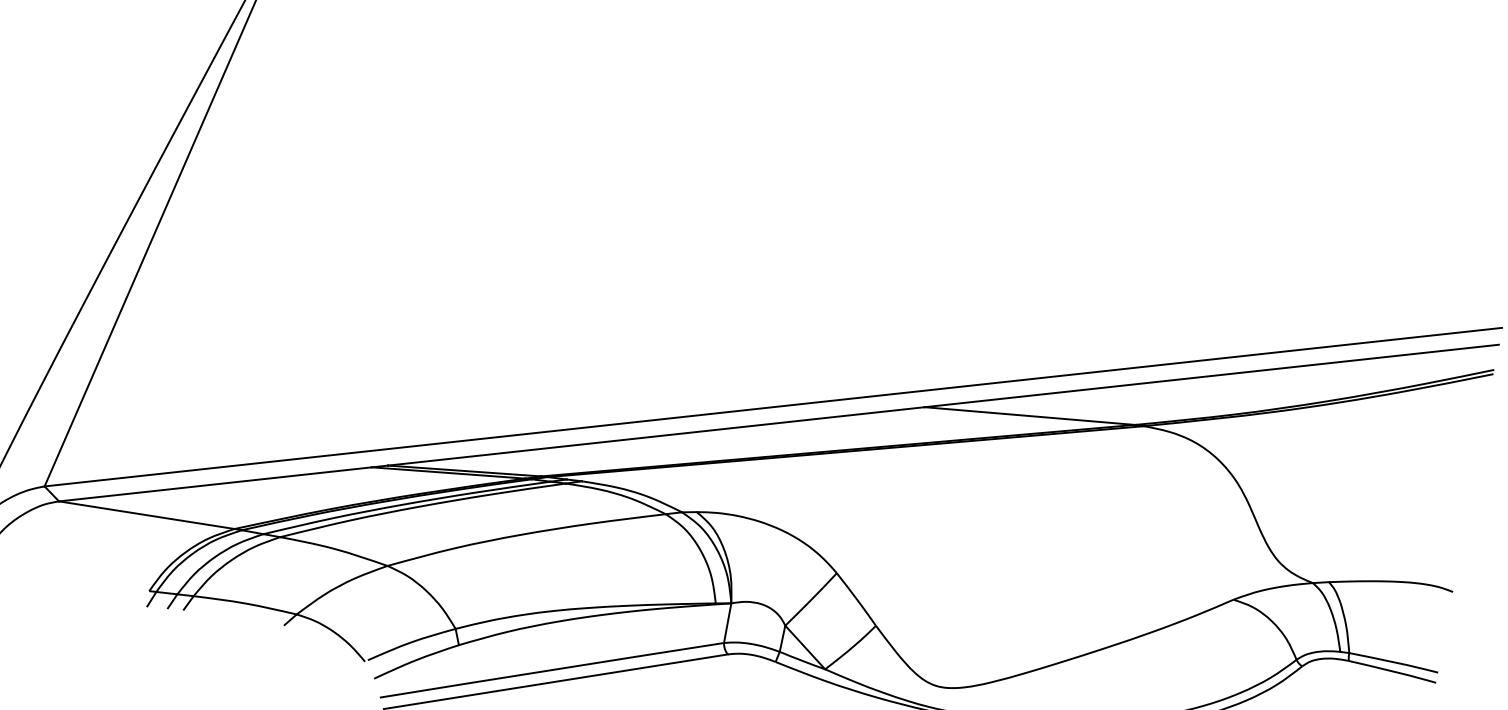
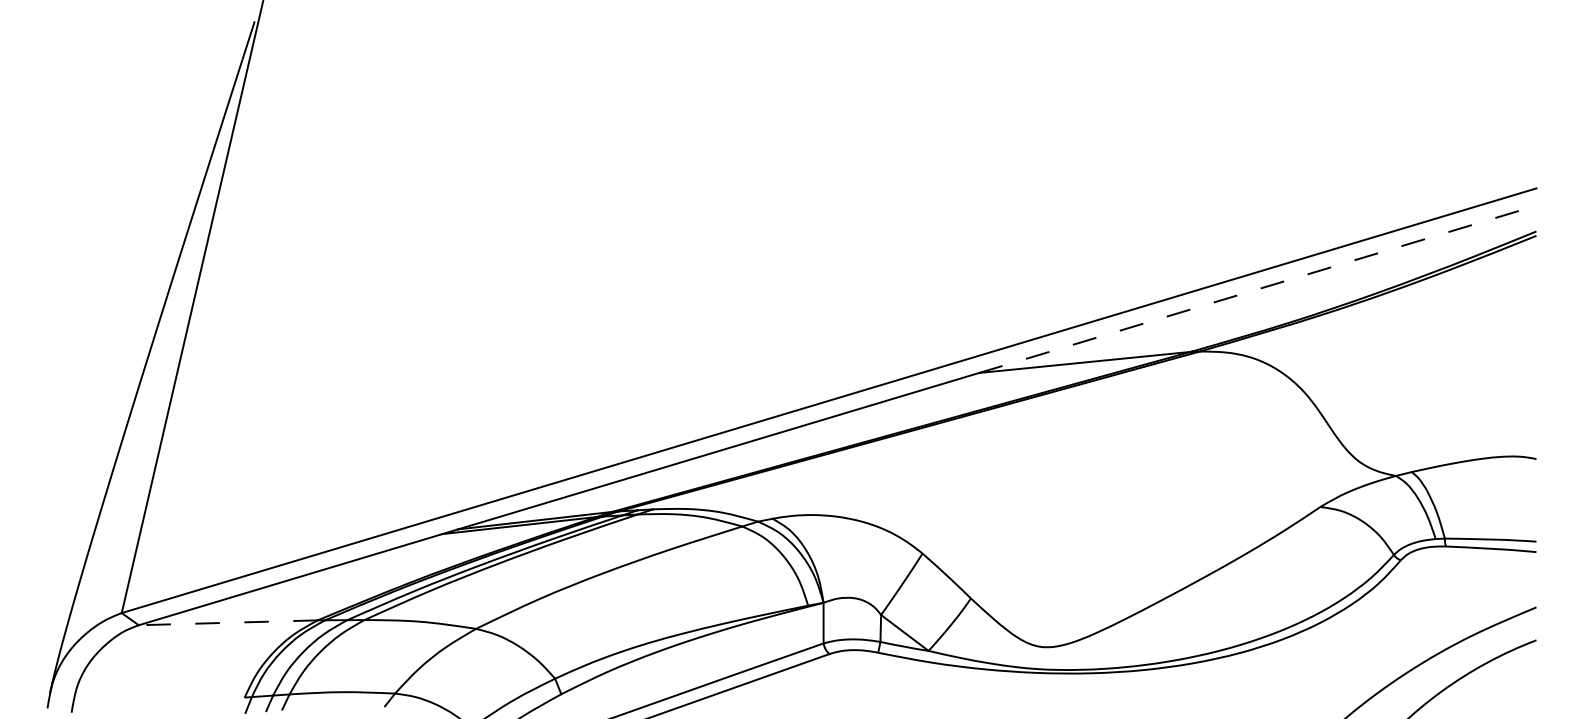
line: (1212, 376) -> (1258, 289), solid -> dashed
line: (147, 514) -> (228, 622), solid -> dashed

